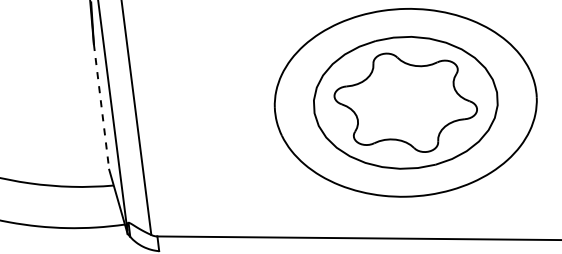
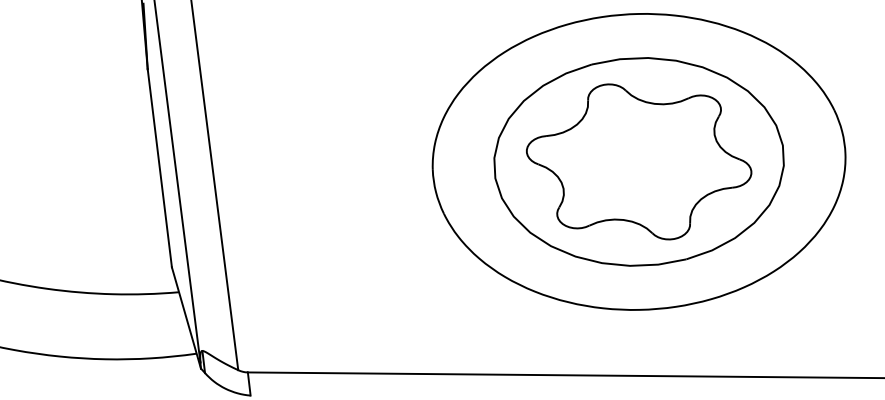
line: (101, 107) -> (159, 169), dashed -> solid

